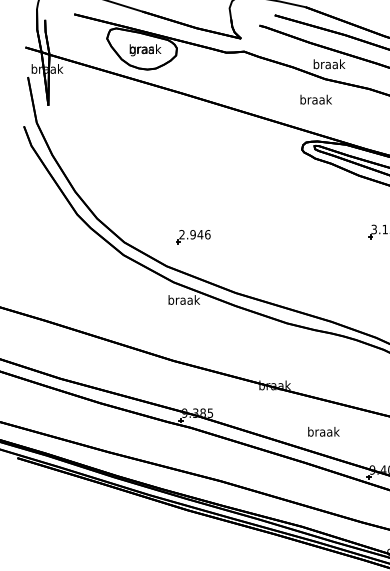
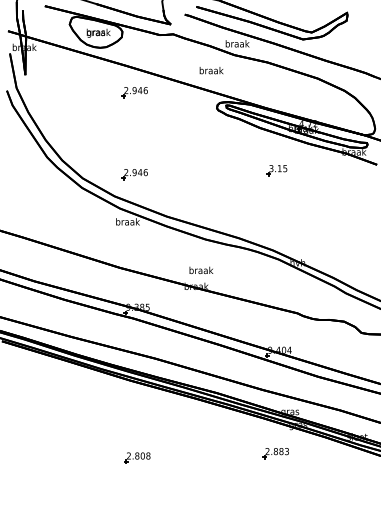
text: (316, 99) -> (211, 70), moved
part: (192, 128) -> (134, 92), added
text: (323, 431) -> (201, 270), moved

